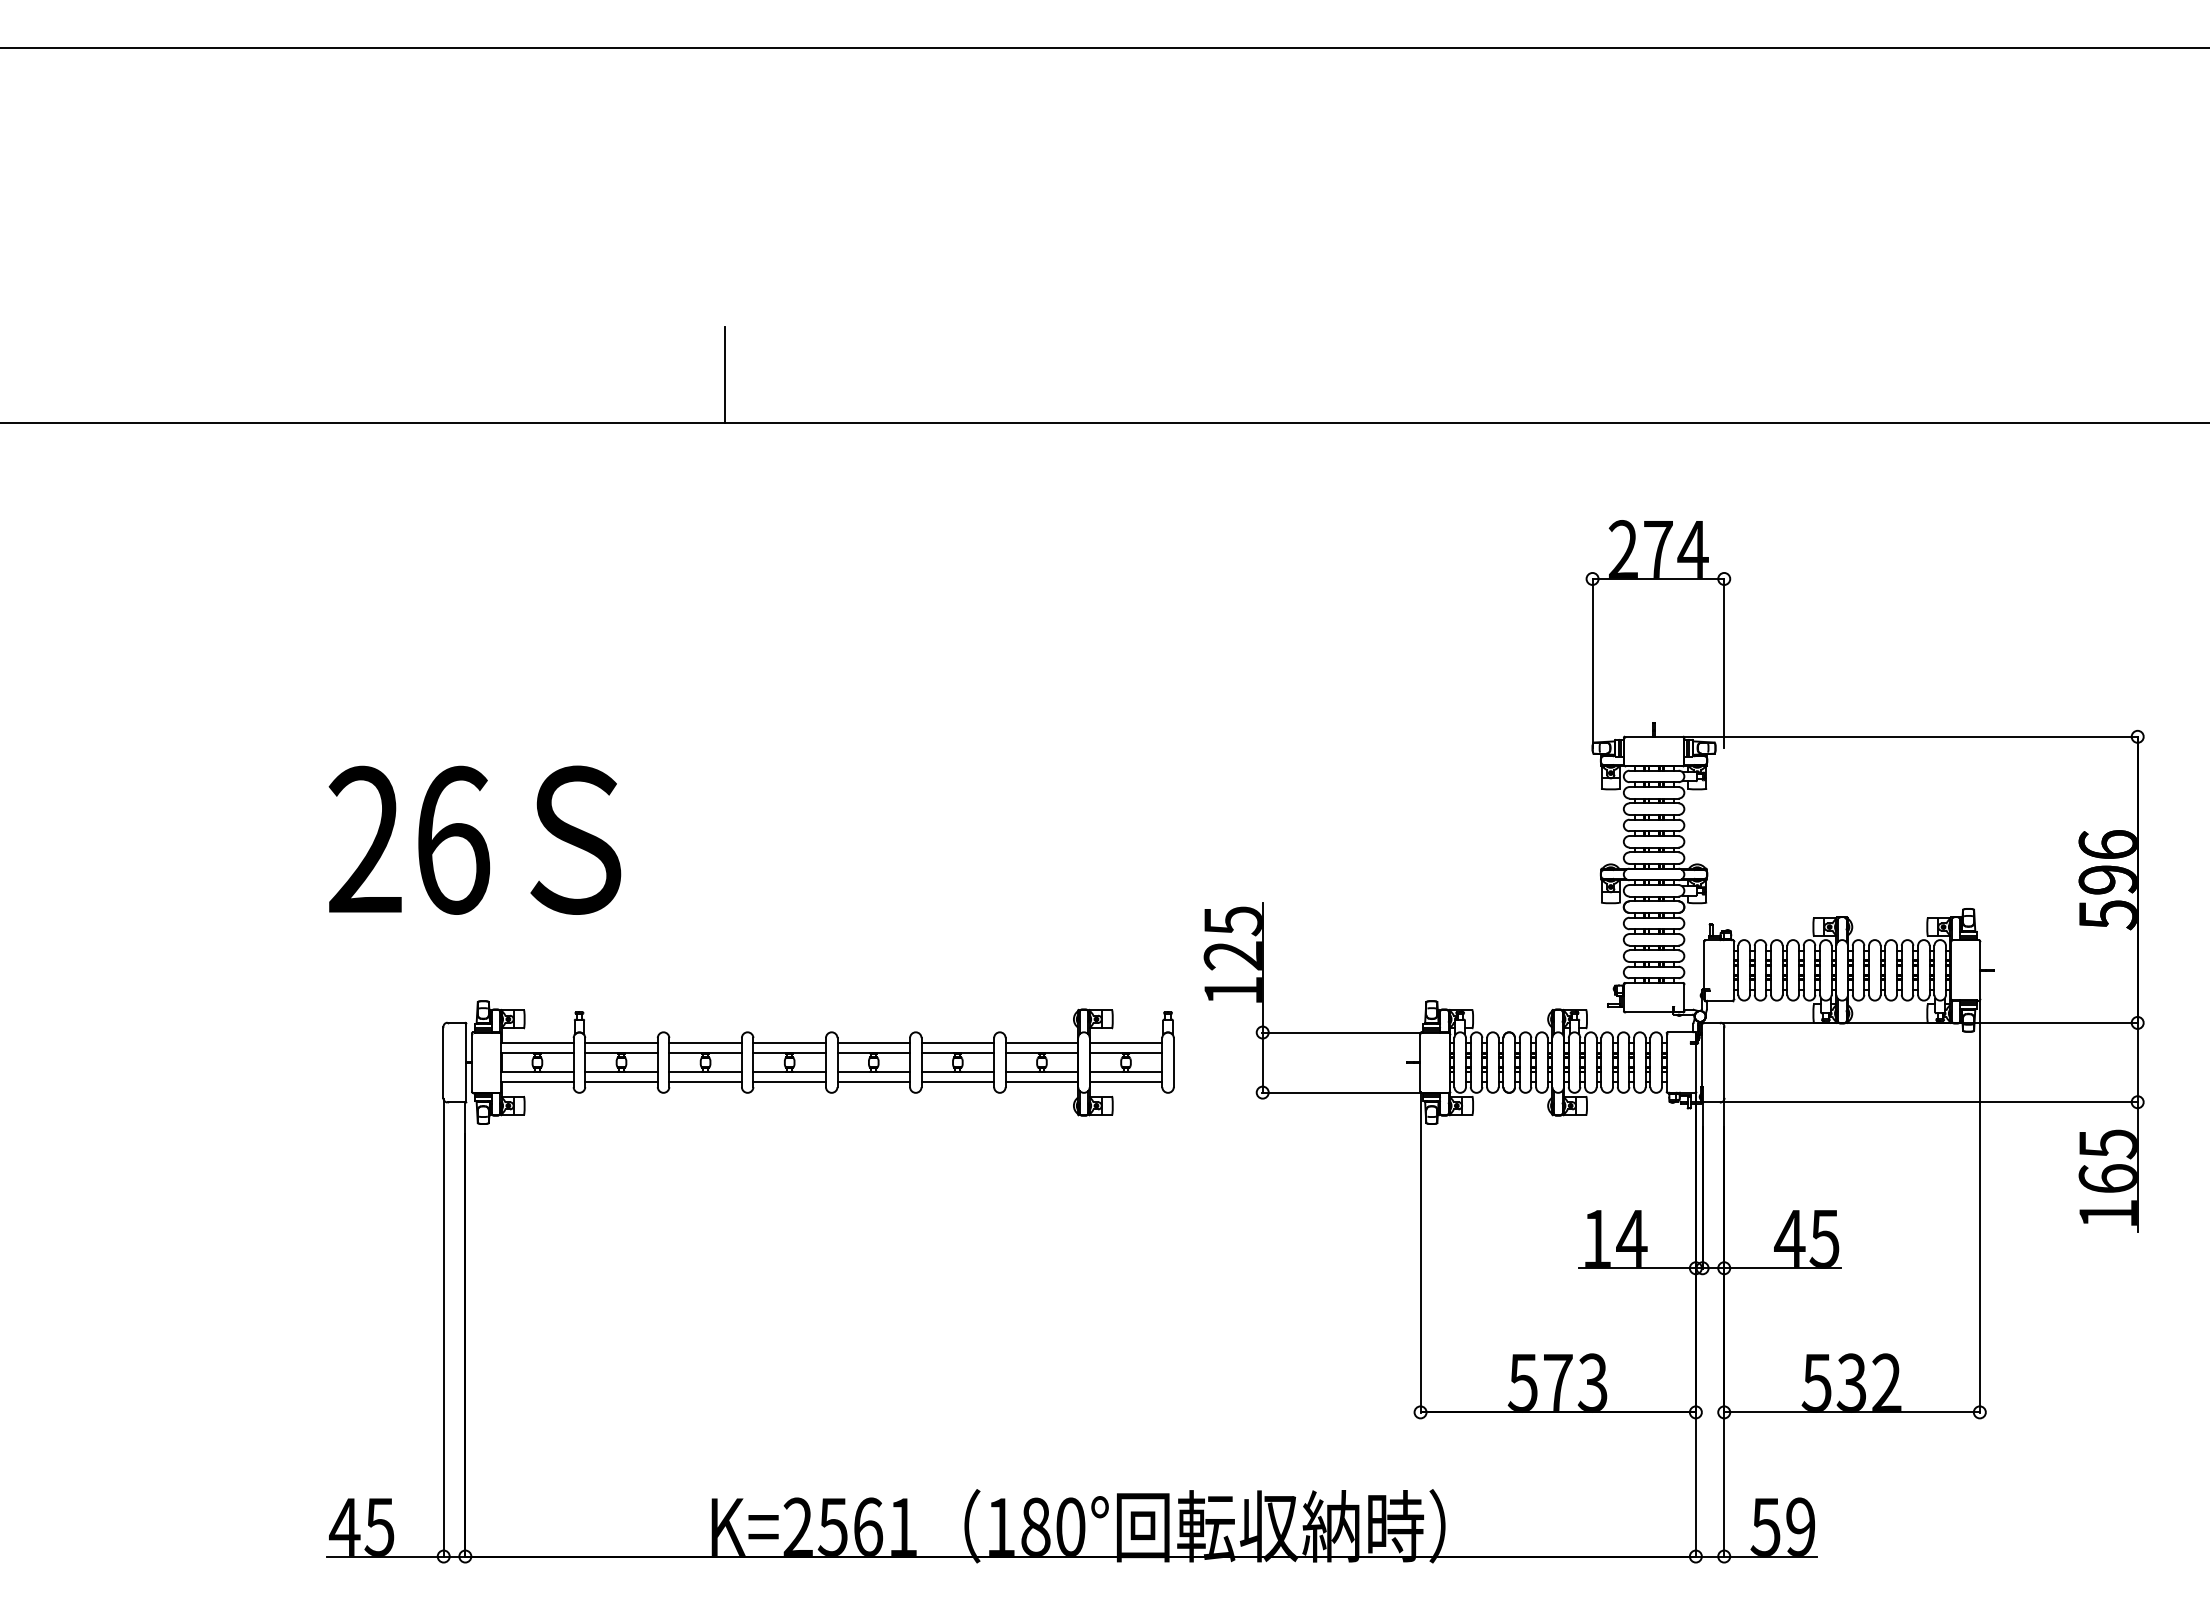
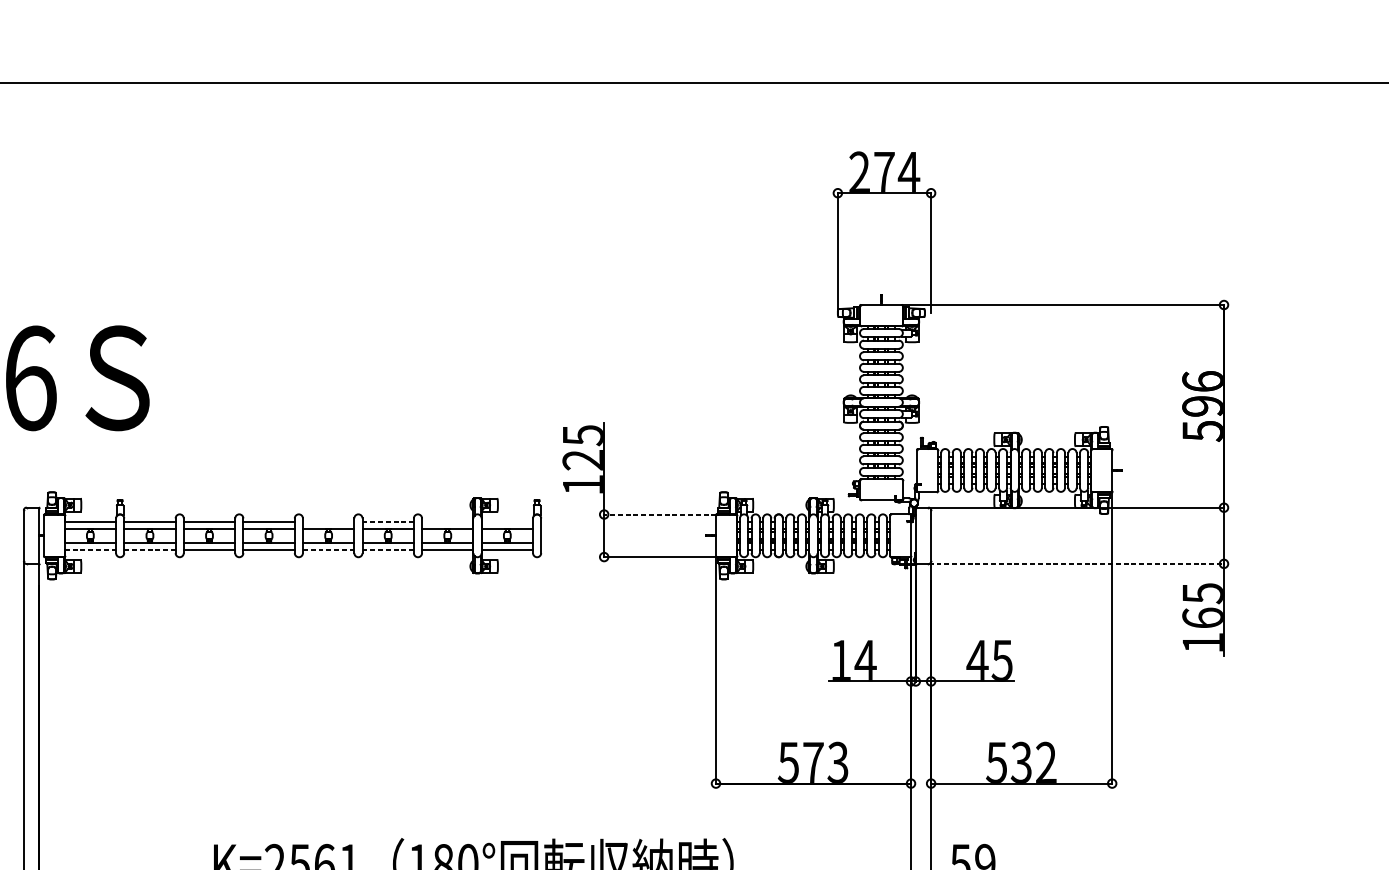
line: (725, 374) -> (223, 48), removed
line: (1341, 1032) -> (659, 514), solid -> dashed
line: (873, 1043) -> (328, 522), removed
line: (958, 1043) -> (388, 522), solid -> dashed
line: (1041, 1043) -> (447, 522), removed
line: (1125, 1043) -> (506, 522), removed
line: (538, 1082) -> (91, 549), solid -> dashed
line: (622, 1082) -> (150, 549), solid -> dashed
line: (874, 1082) -> (329, 549), solid -> dashed
line: (958, 1082) -> (388, 549), solid -> dashed
line: (1929, 1102) -> (1076, 564), solid -> dashed

